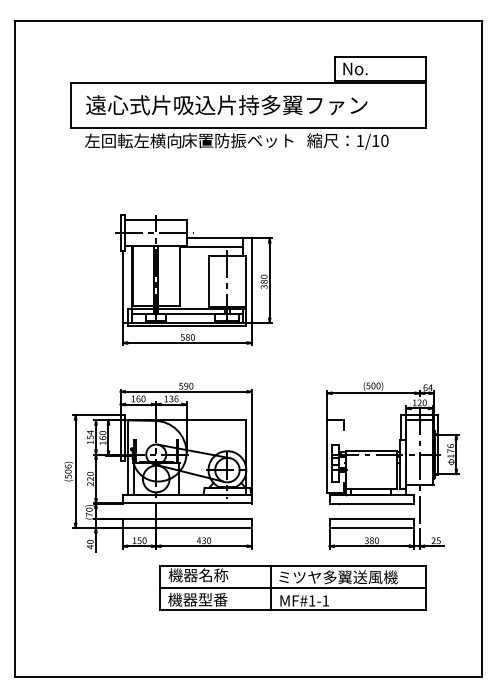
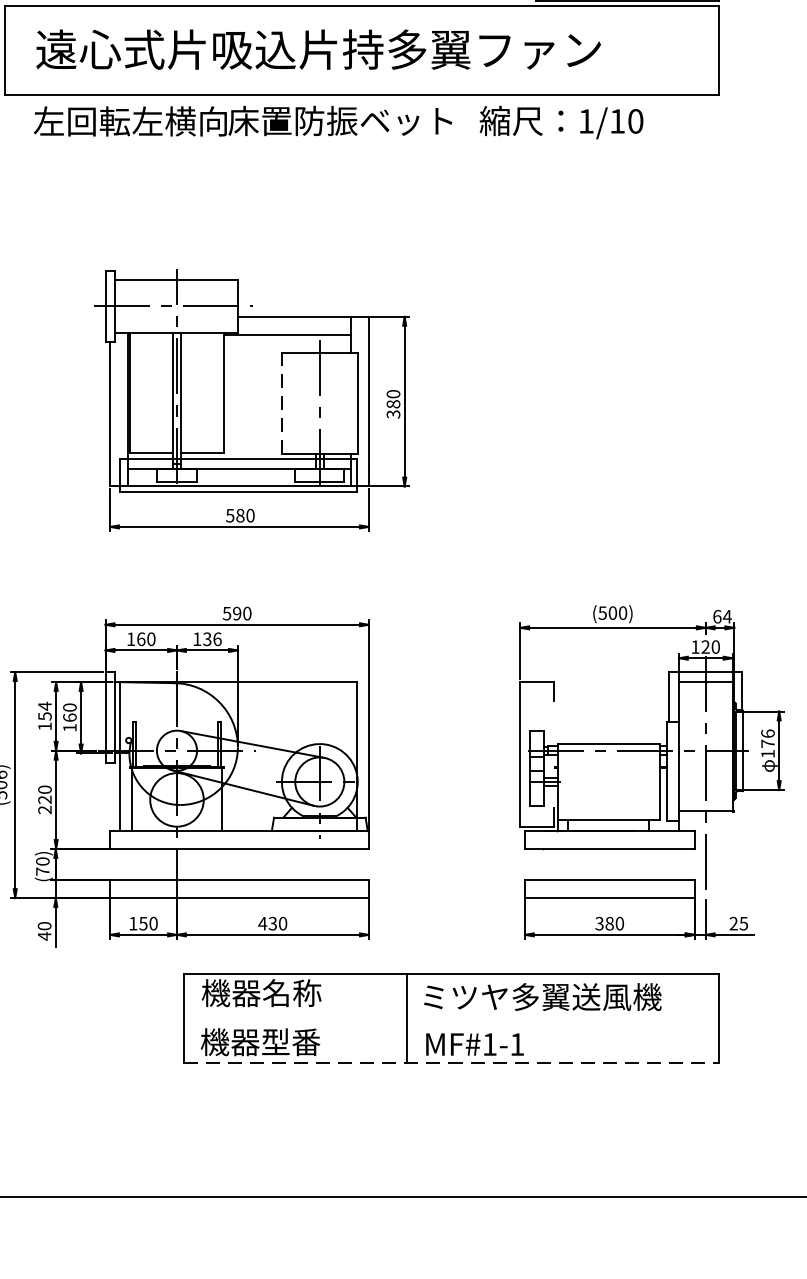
line: (208, 281) -> (281, 403), solid -> dashed
line: (292, 588) -> (450, 1019), removed
line: (293, 610) -> (452, 1063), solid -> dashed

